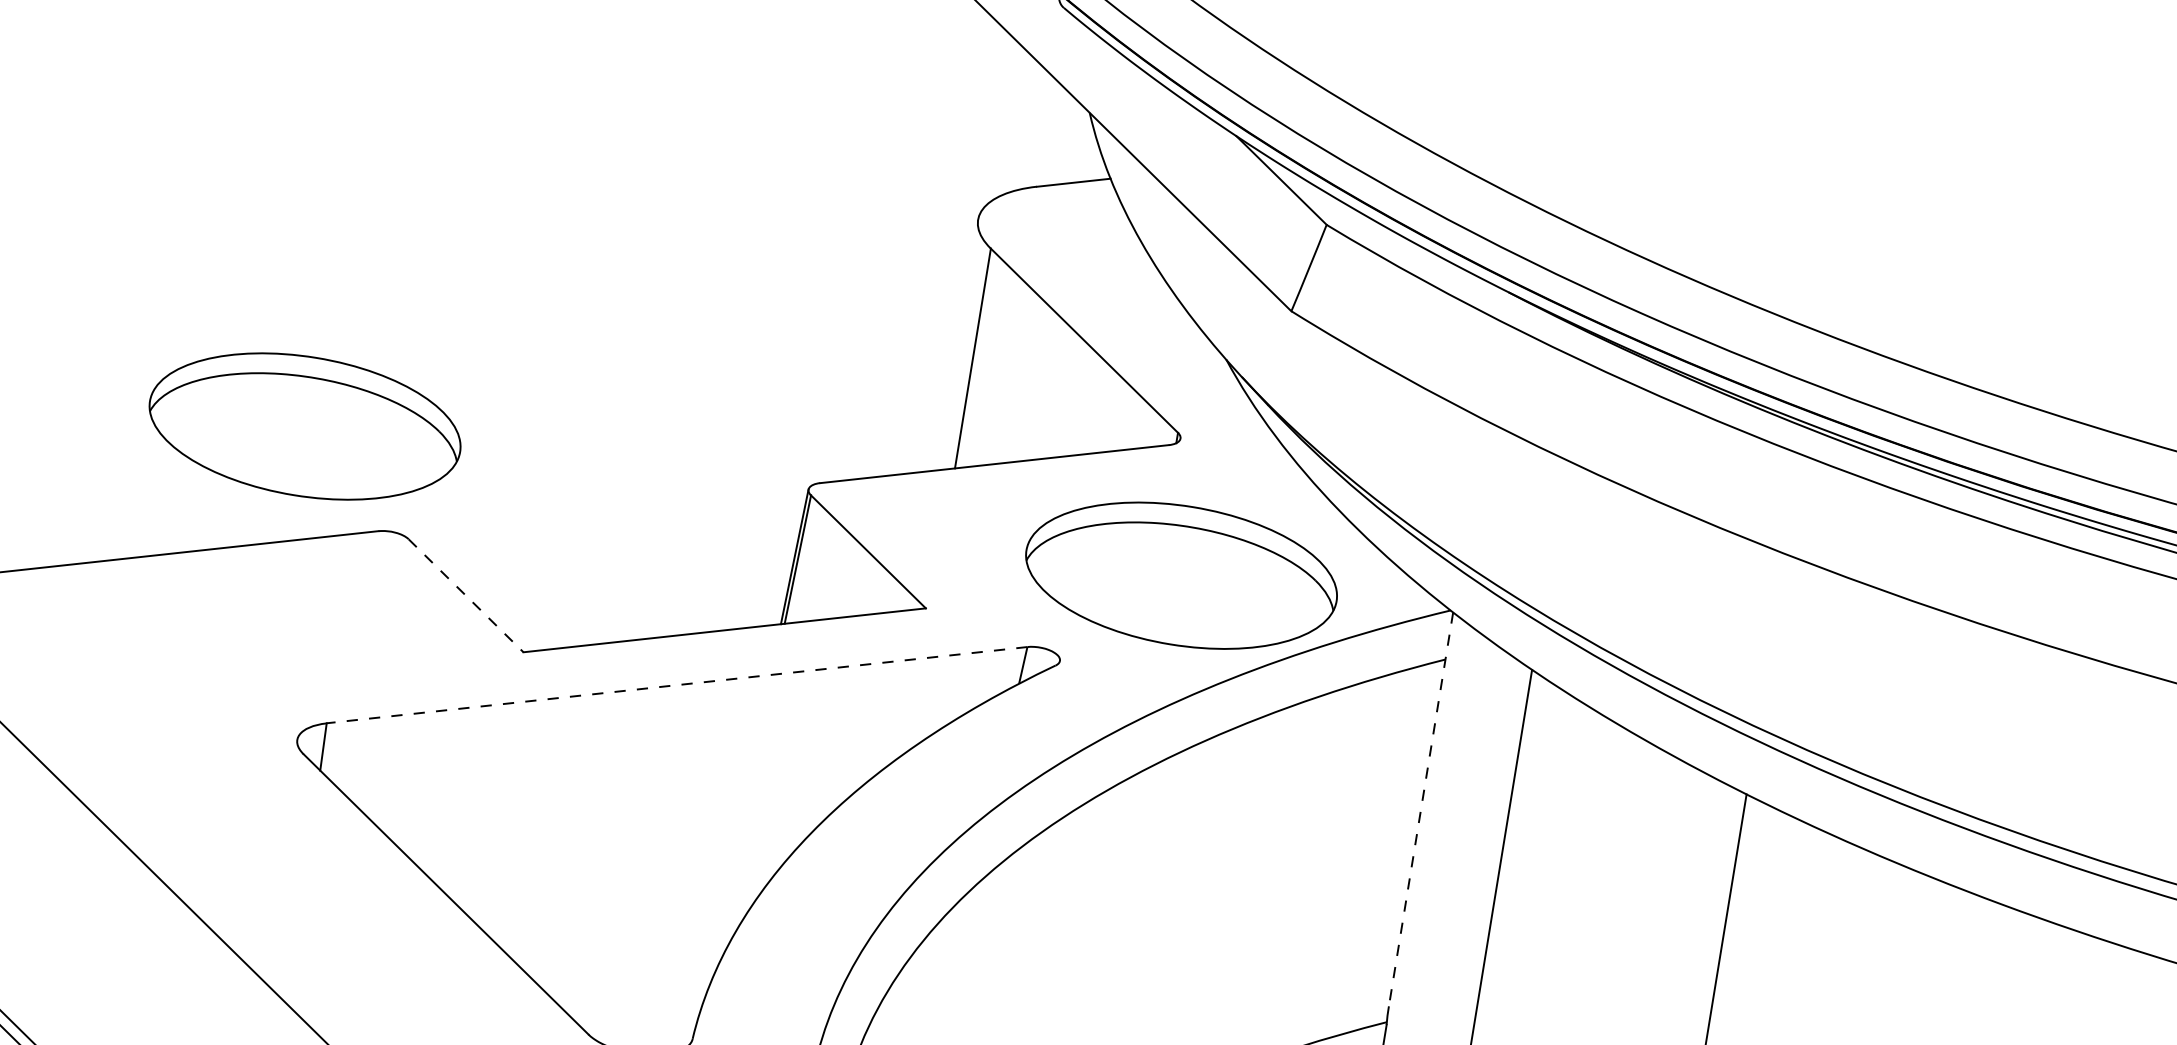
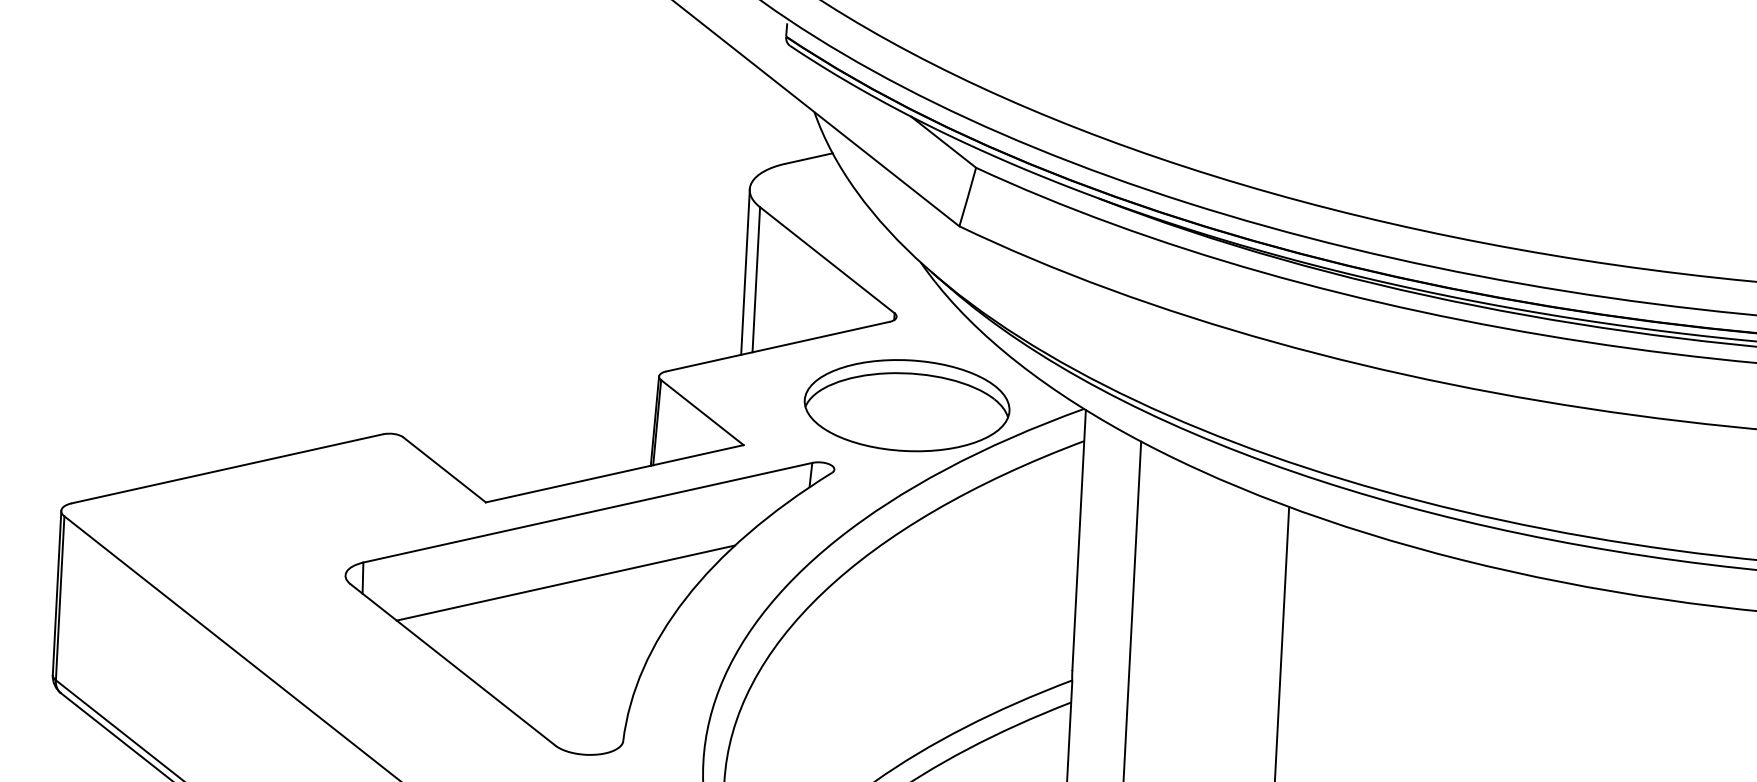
line: (957, 344) -> (745, 271), added
part: (304, 426) -> (327, 371), removed
line: (465, 595) -> (444, 469), dashed -> solid
line: (676, 684) -> (587, 512), dashed -> solid
line: (631, 787) -> (565, 582), added
line: (1421, 810) -> (1079, 540), dashed -> solid

